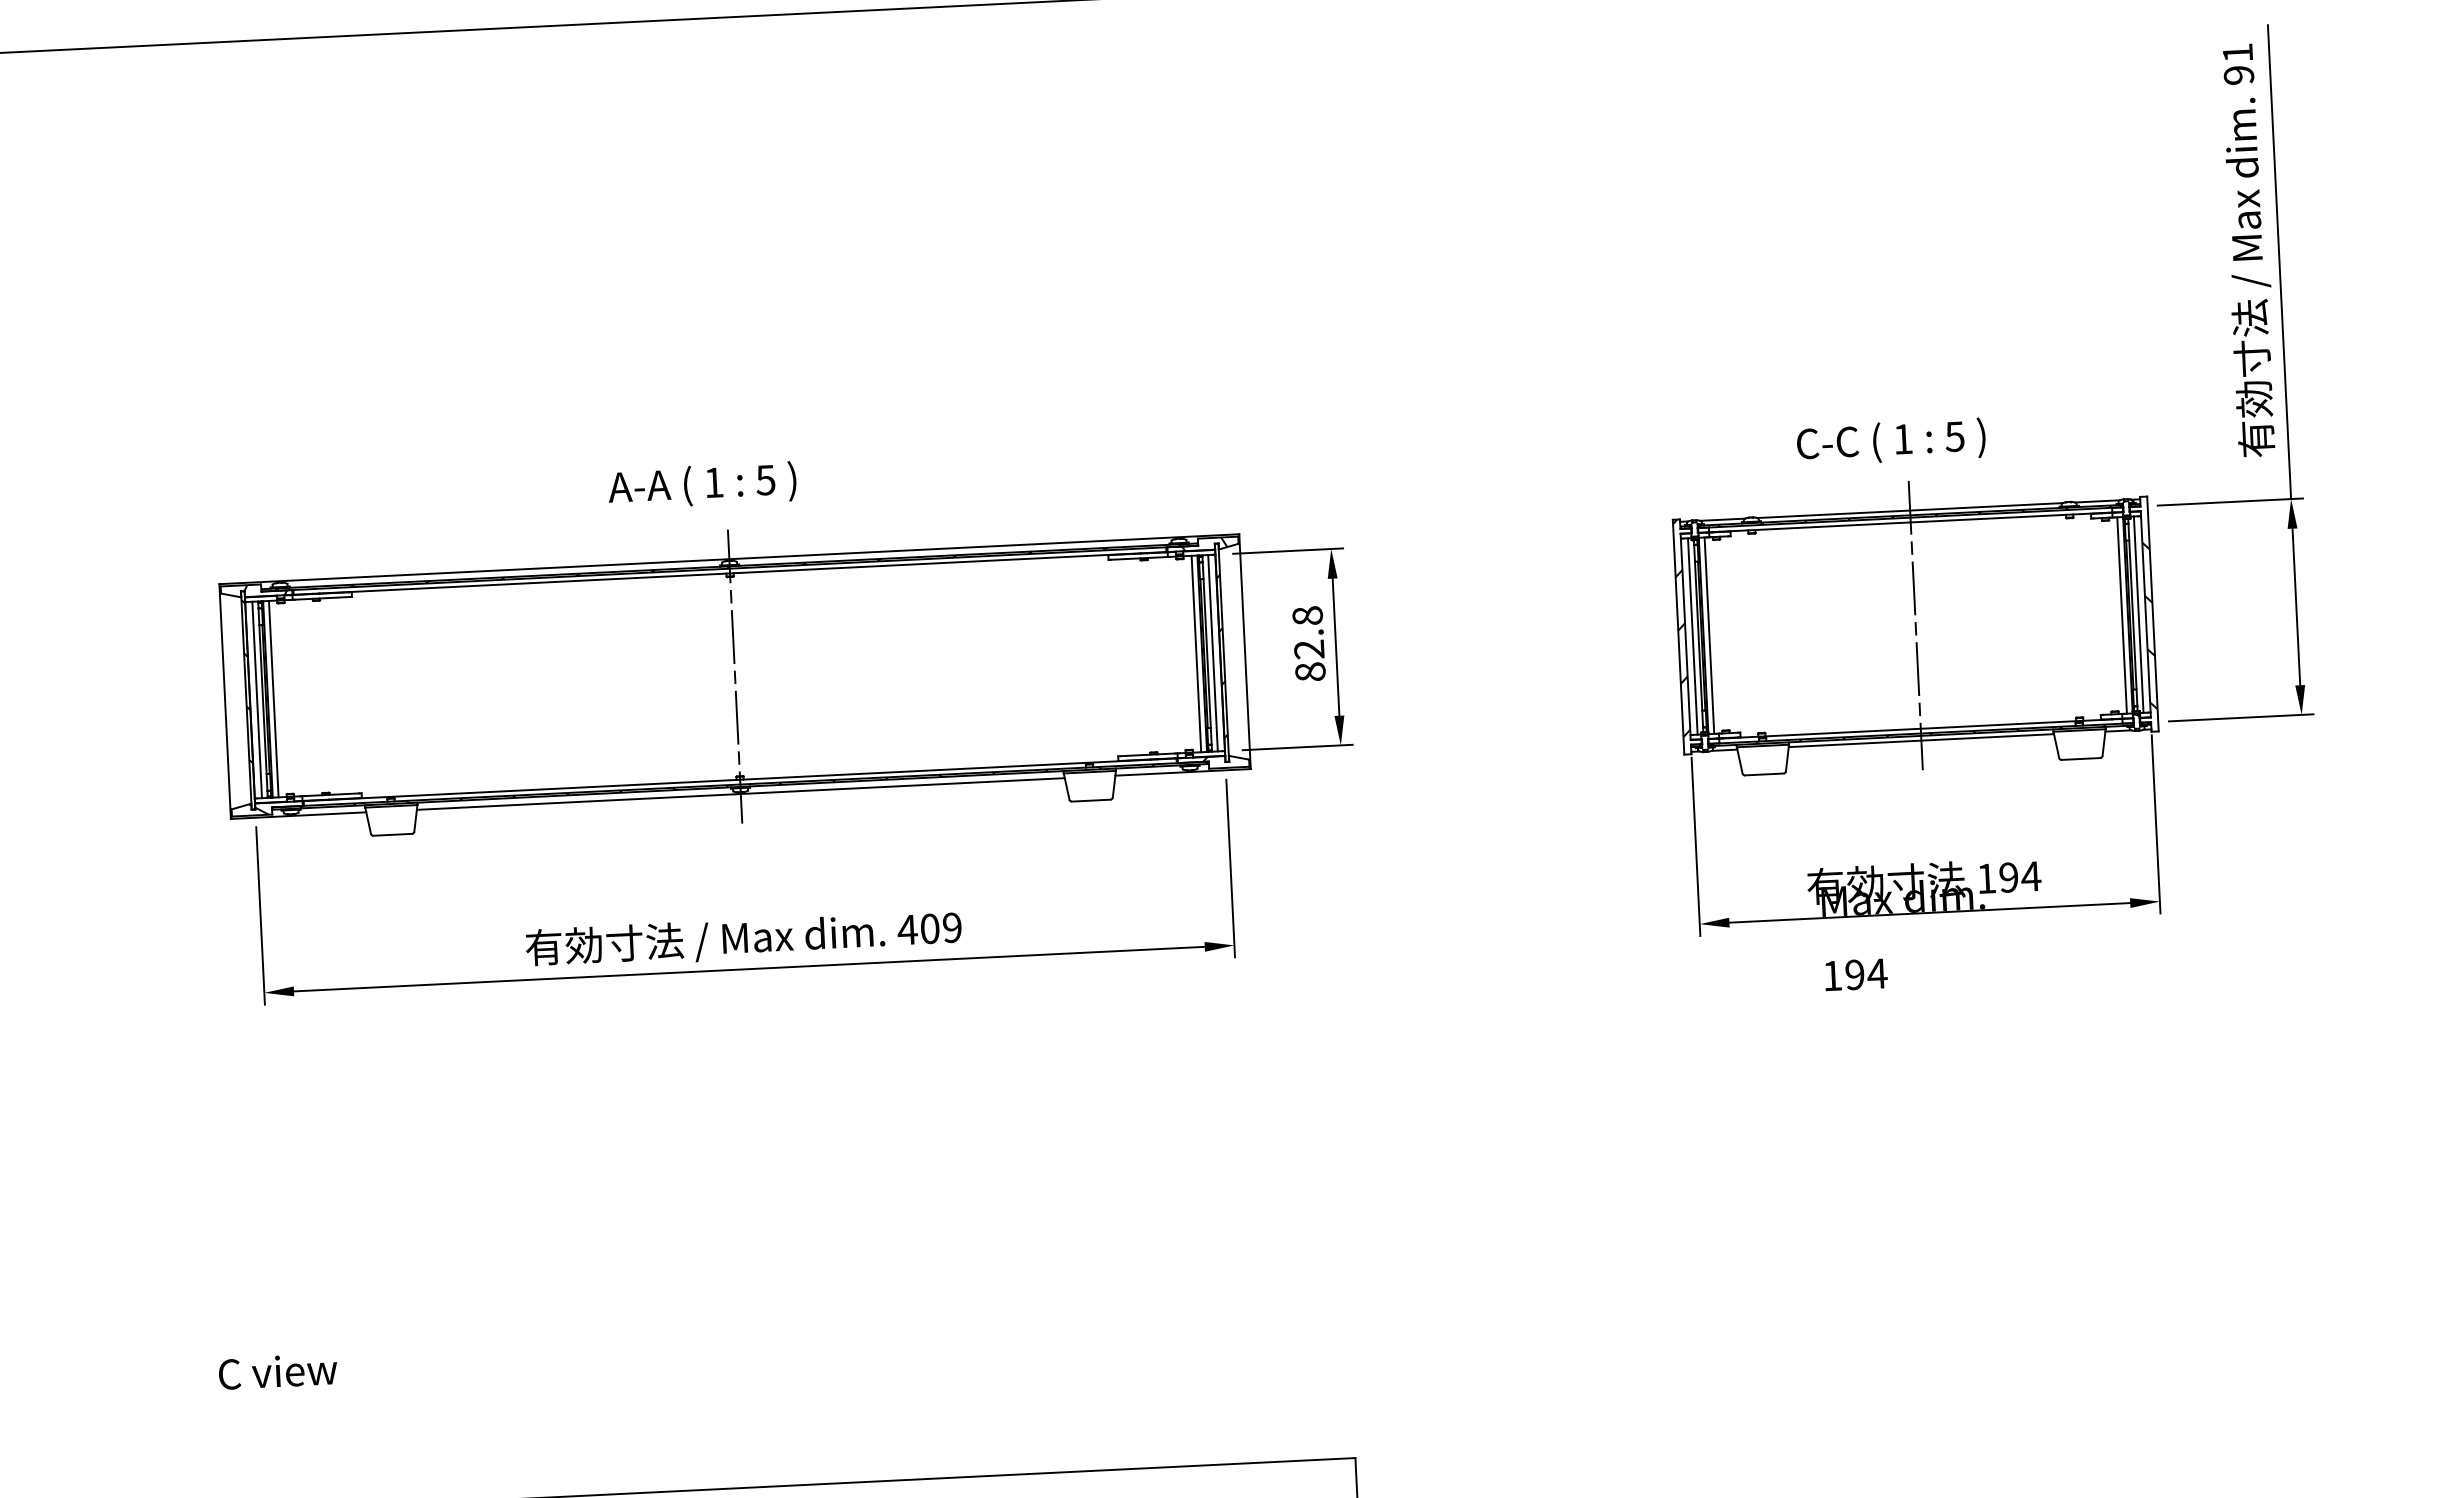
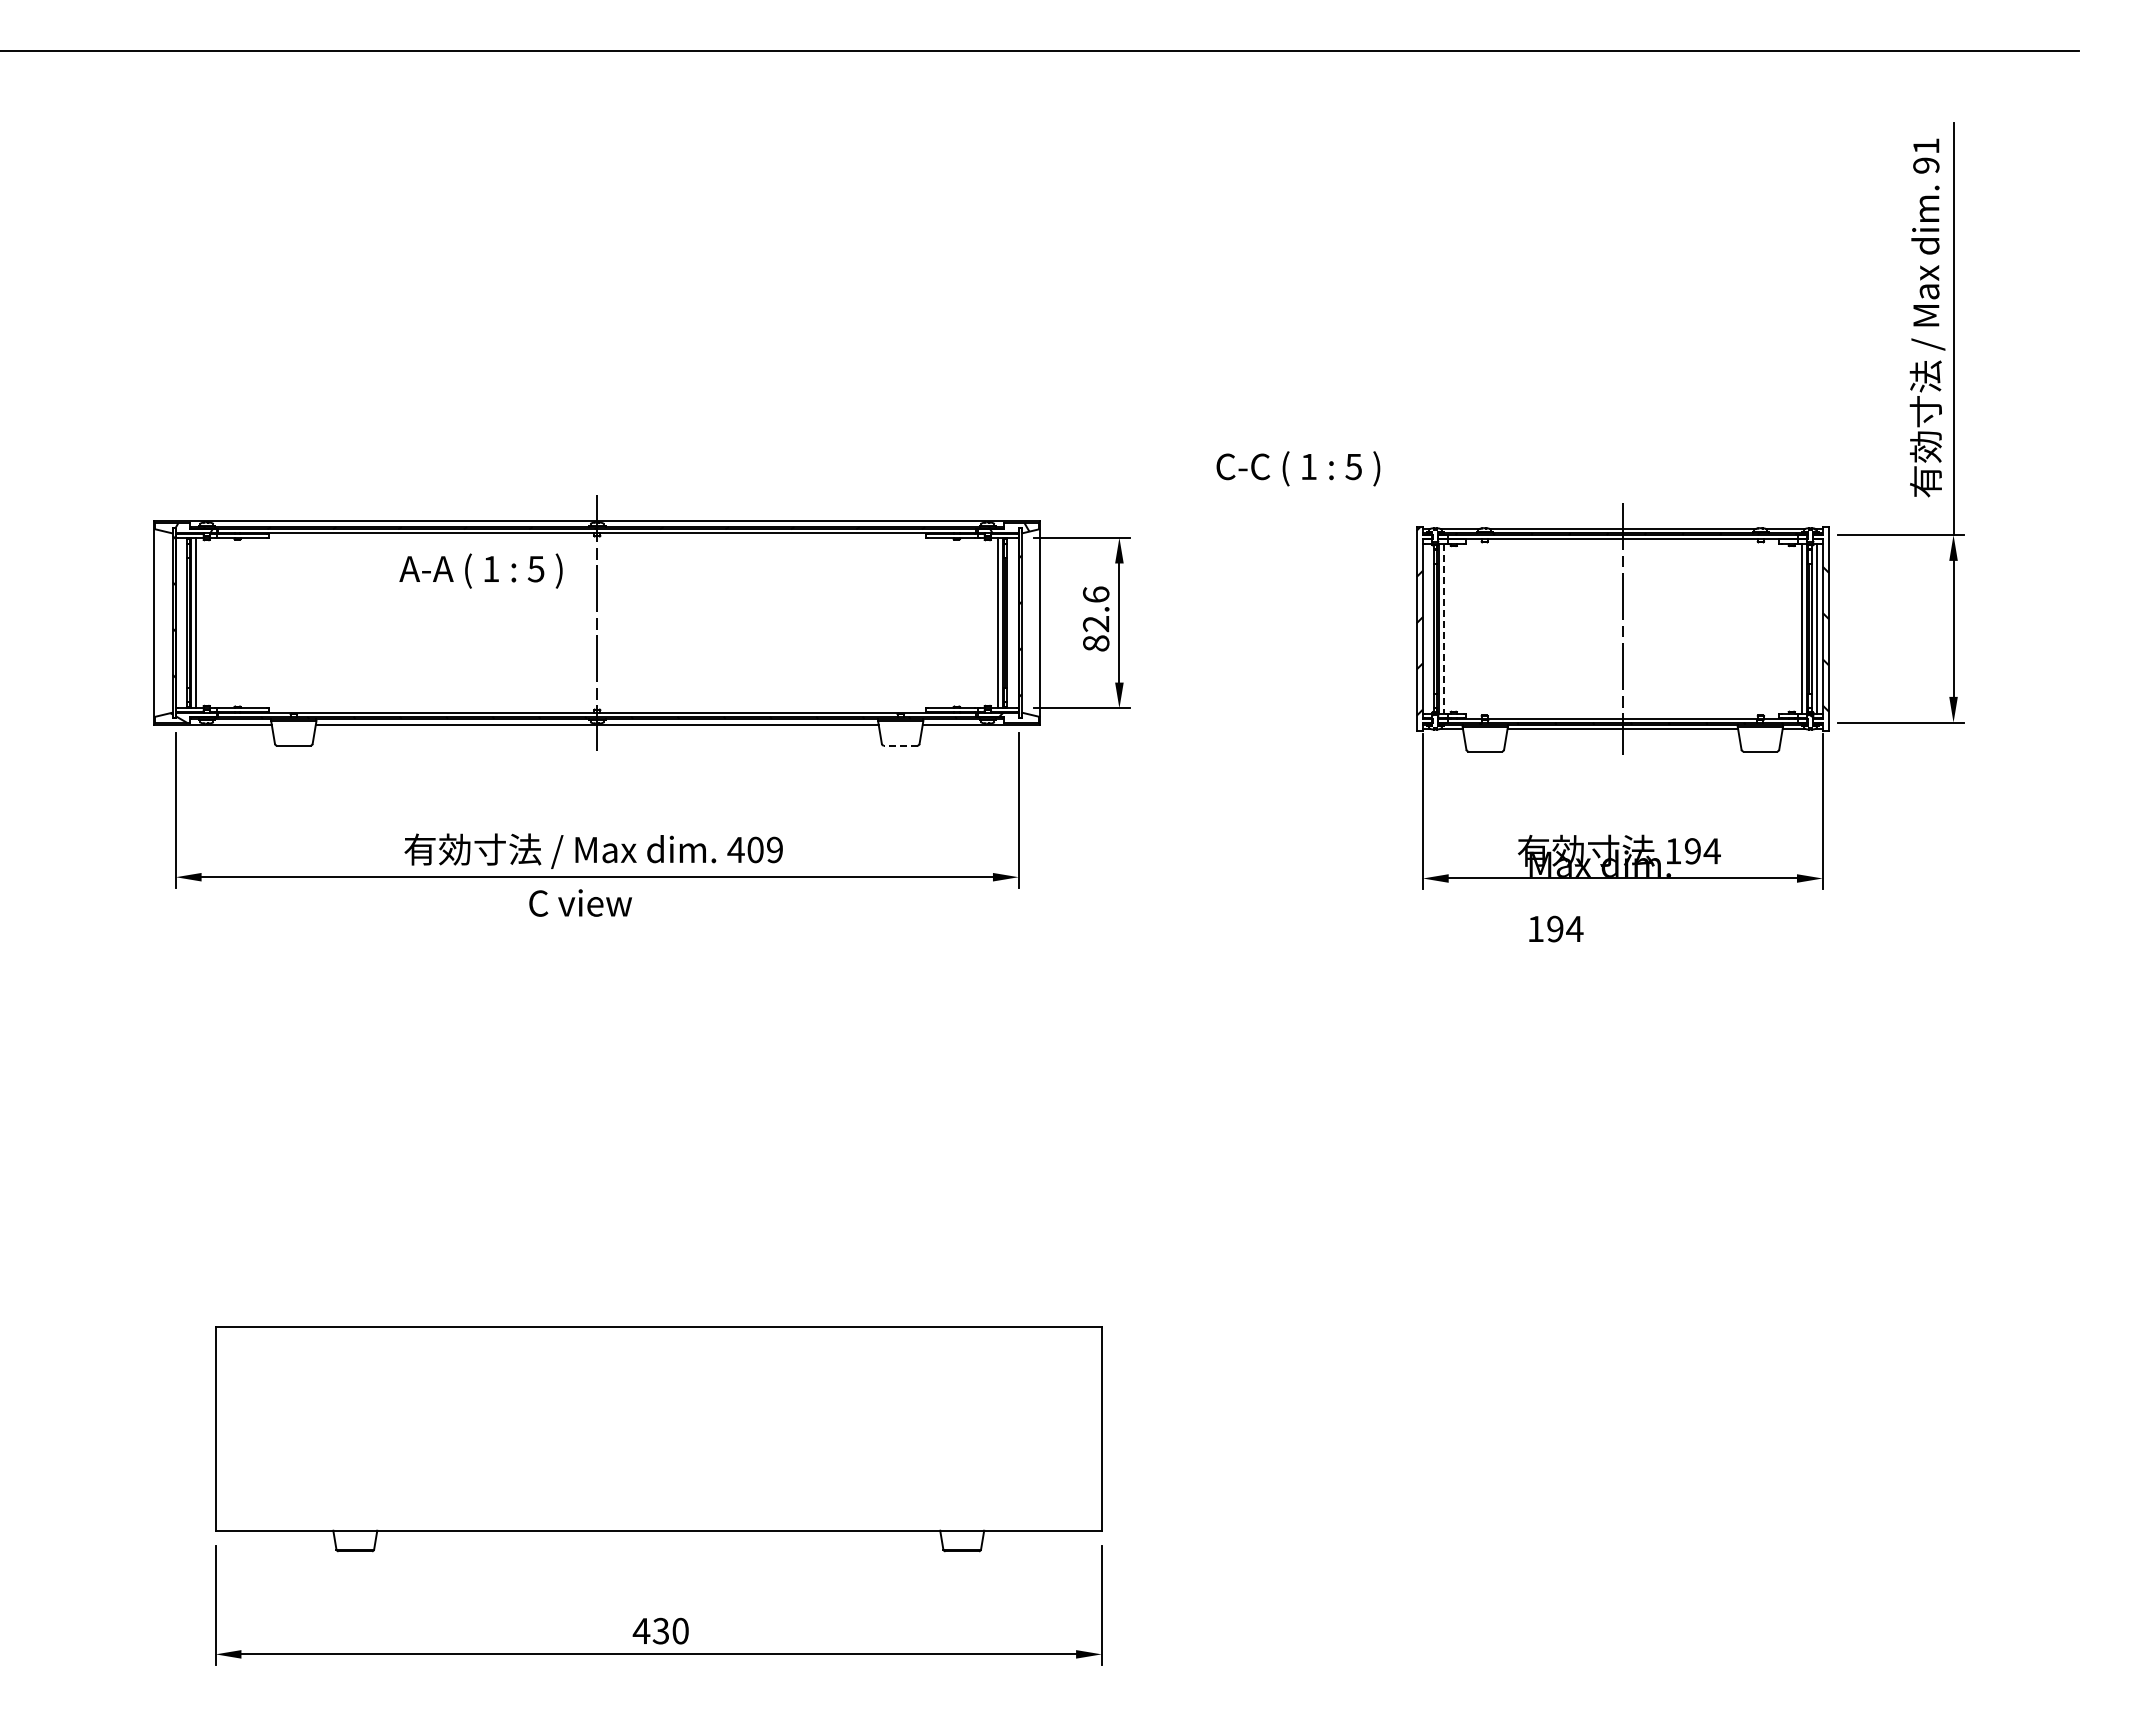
text: (1891, 441) -> (1298, 468), moved
text: (701, 484) -> (480, 570), moved
text: (1308, 615) -> (1096, 594), 82.8 -> 82.6
line: (1693, 636) -> (1429, 628), removed
line: (1709, 636) -> (1443, 629), solid -> dashed
line: (1212, 652) -> (1012, 622), removed
line: (257, 699) -> (182, 622), removed
line: (1090, 800) -> (900, 745), solid -> dashed
text: (277, 1370) -> (580, 902), moved

